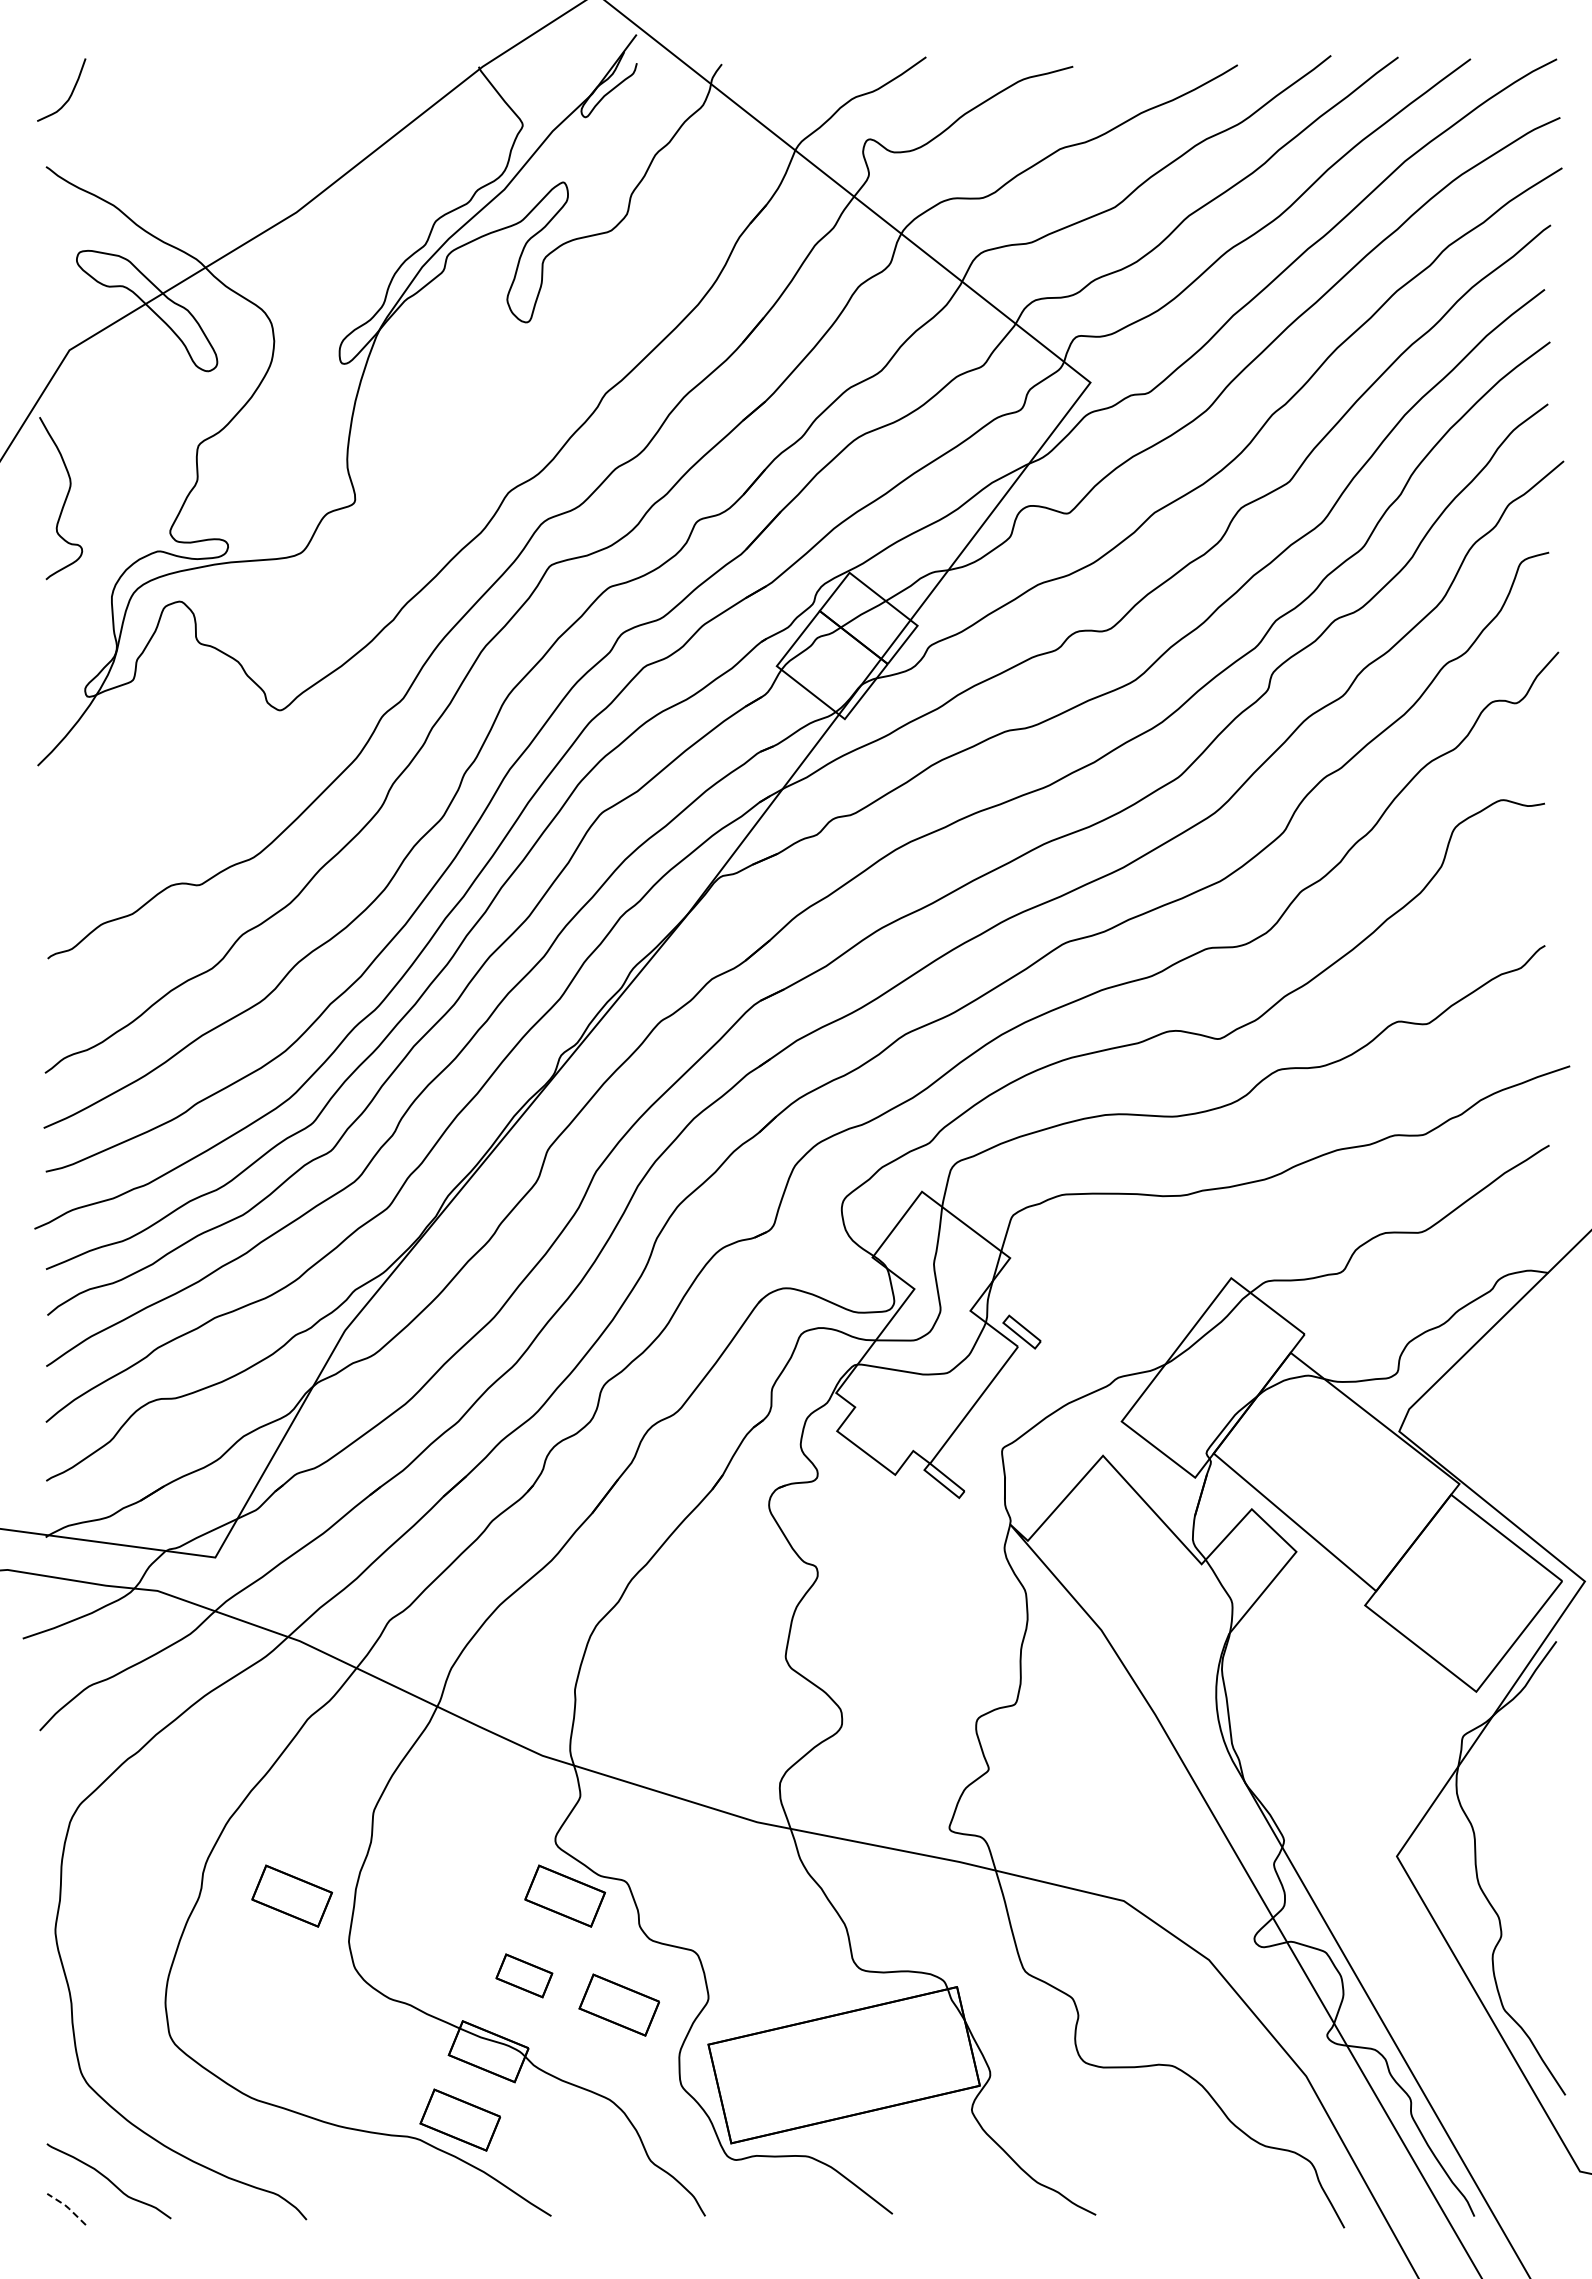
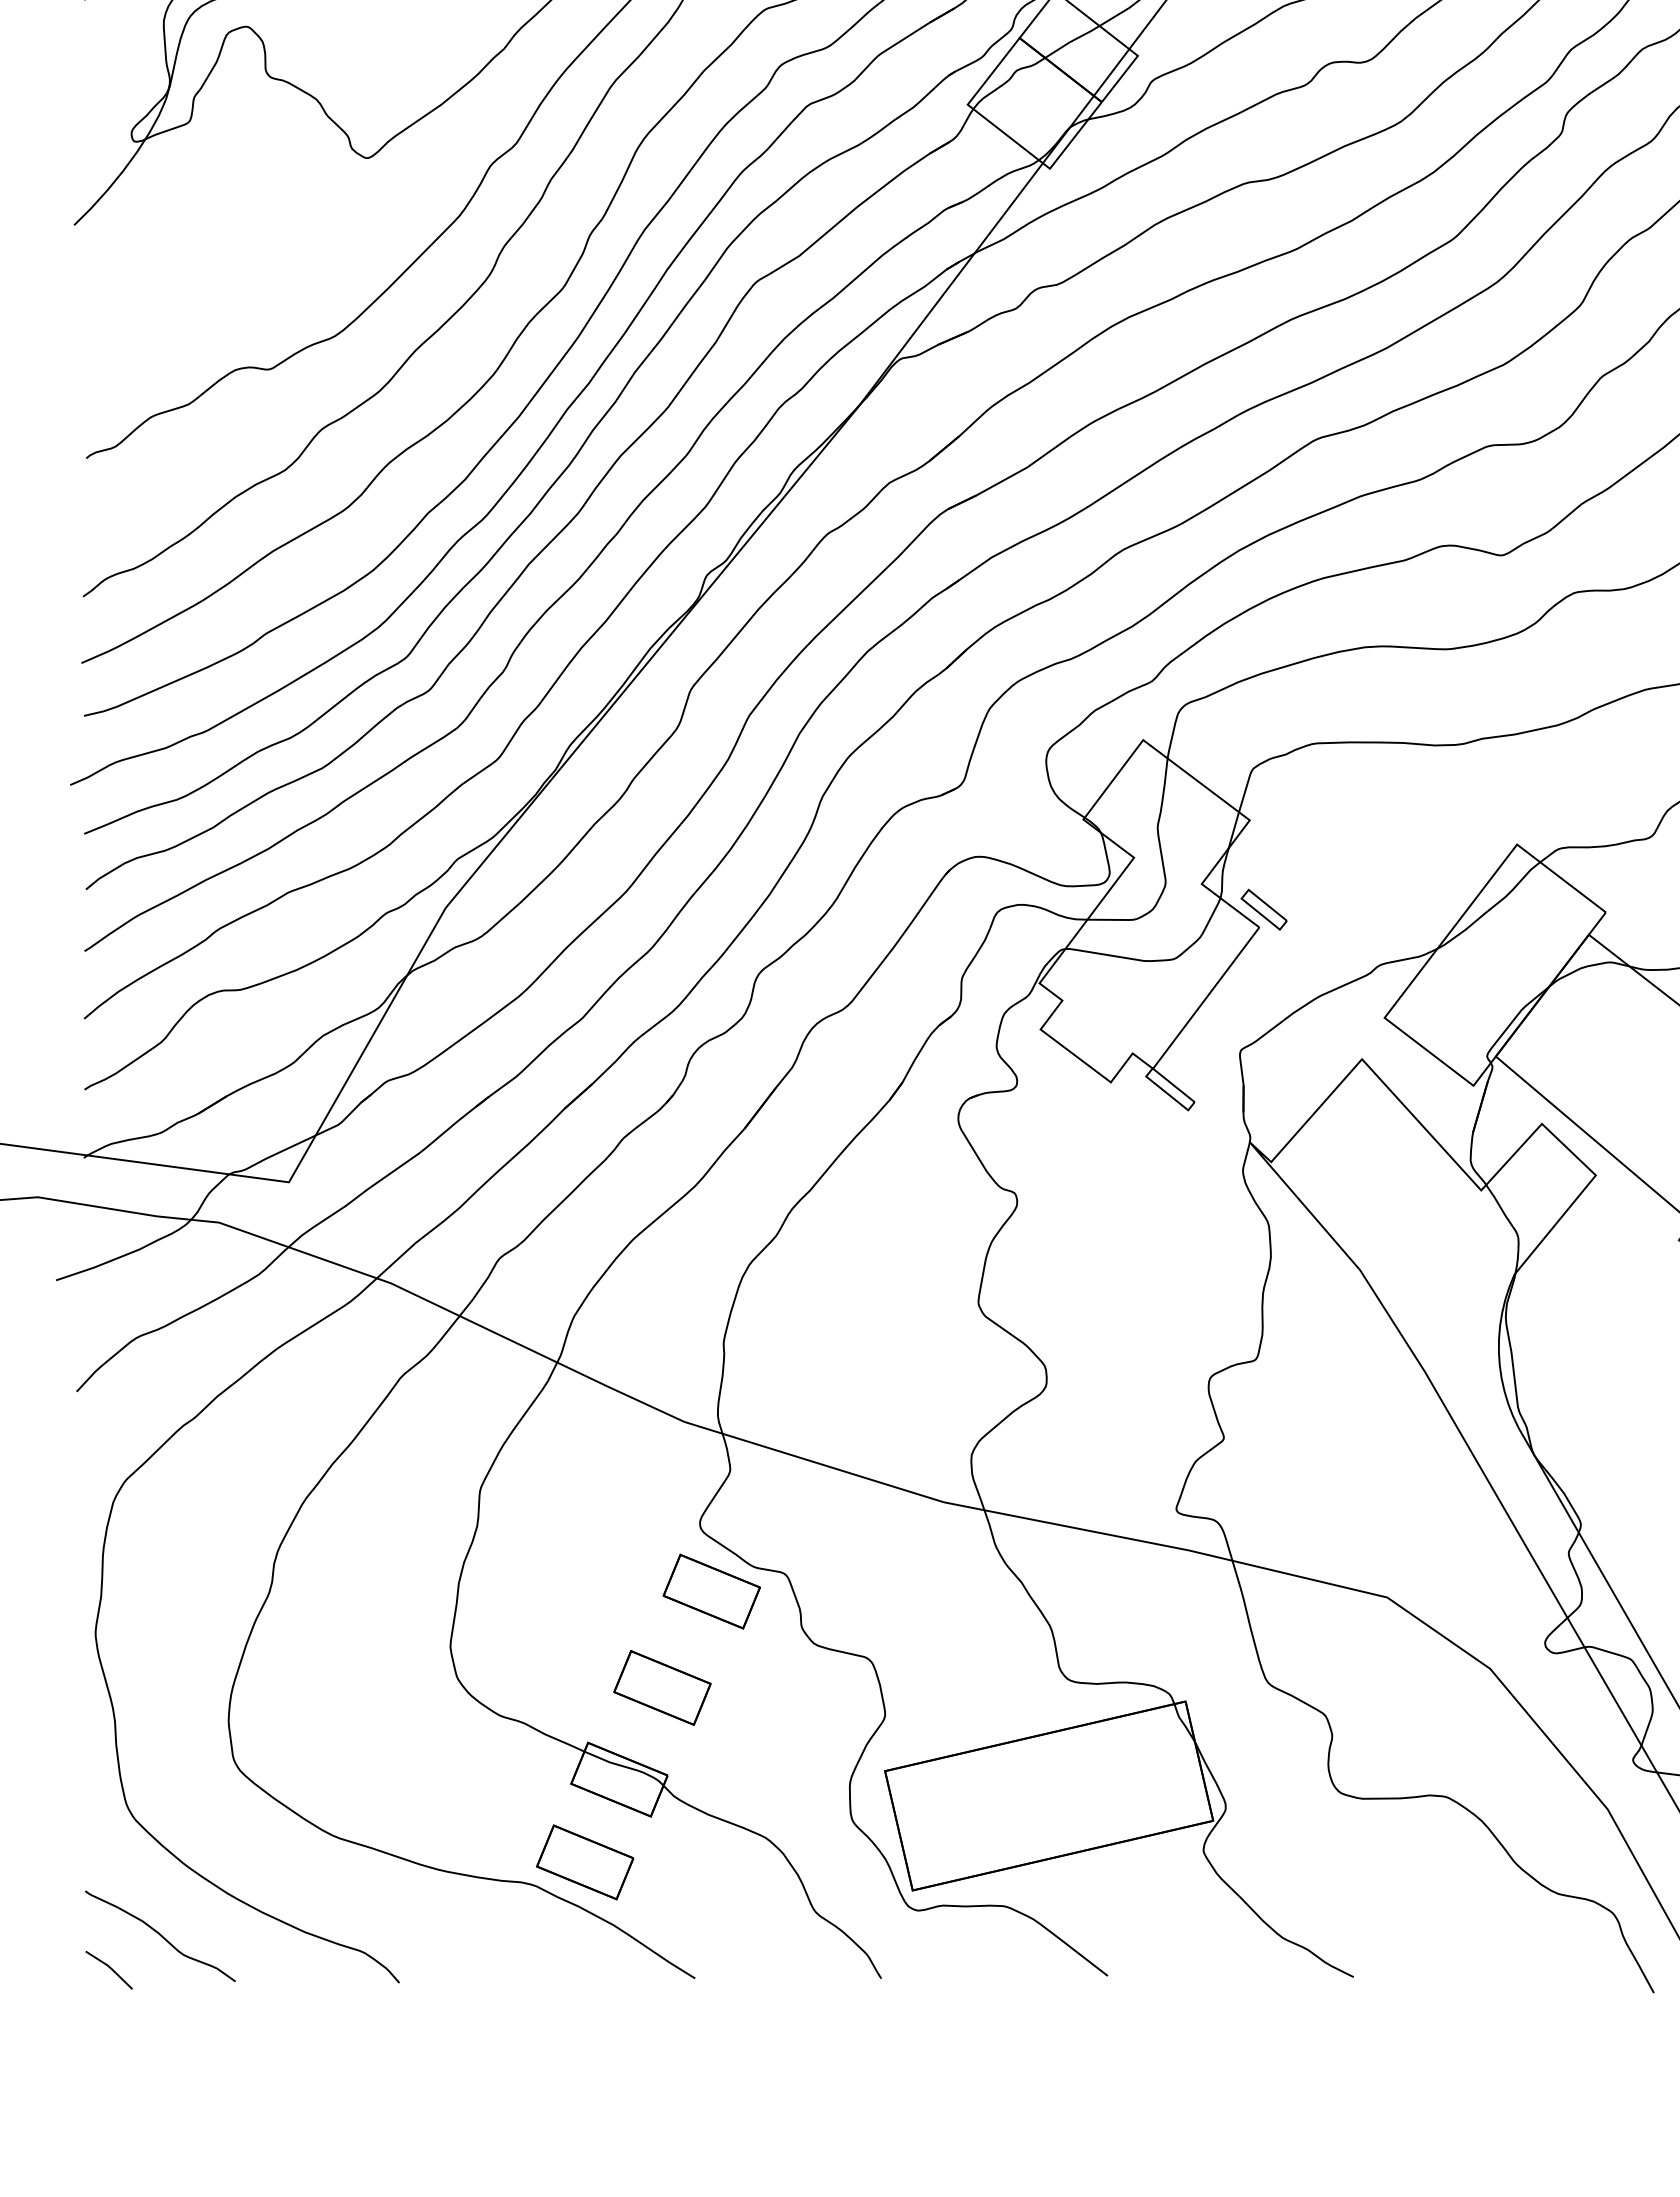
part: (292, 1895) -> (382, 1590), removed
part: (524, 1975) -> (662, 1687), size x1.43
part: (619, 2004) -> (777, 1722), removed
line: (67, 2207) -> (110, 1968), dashed -> solid

